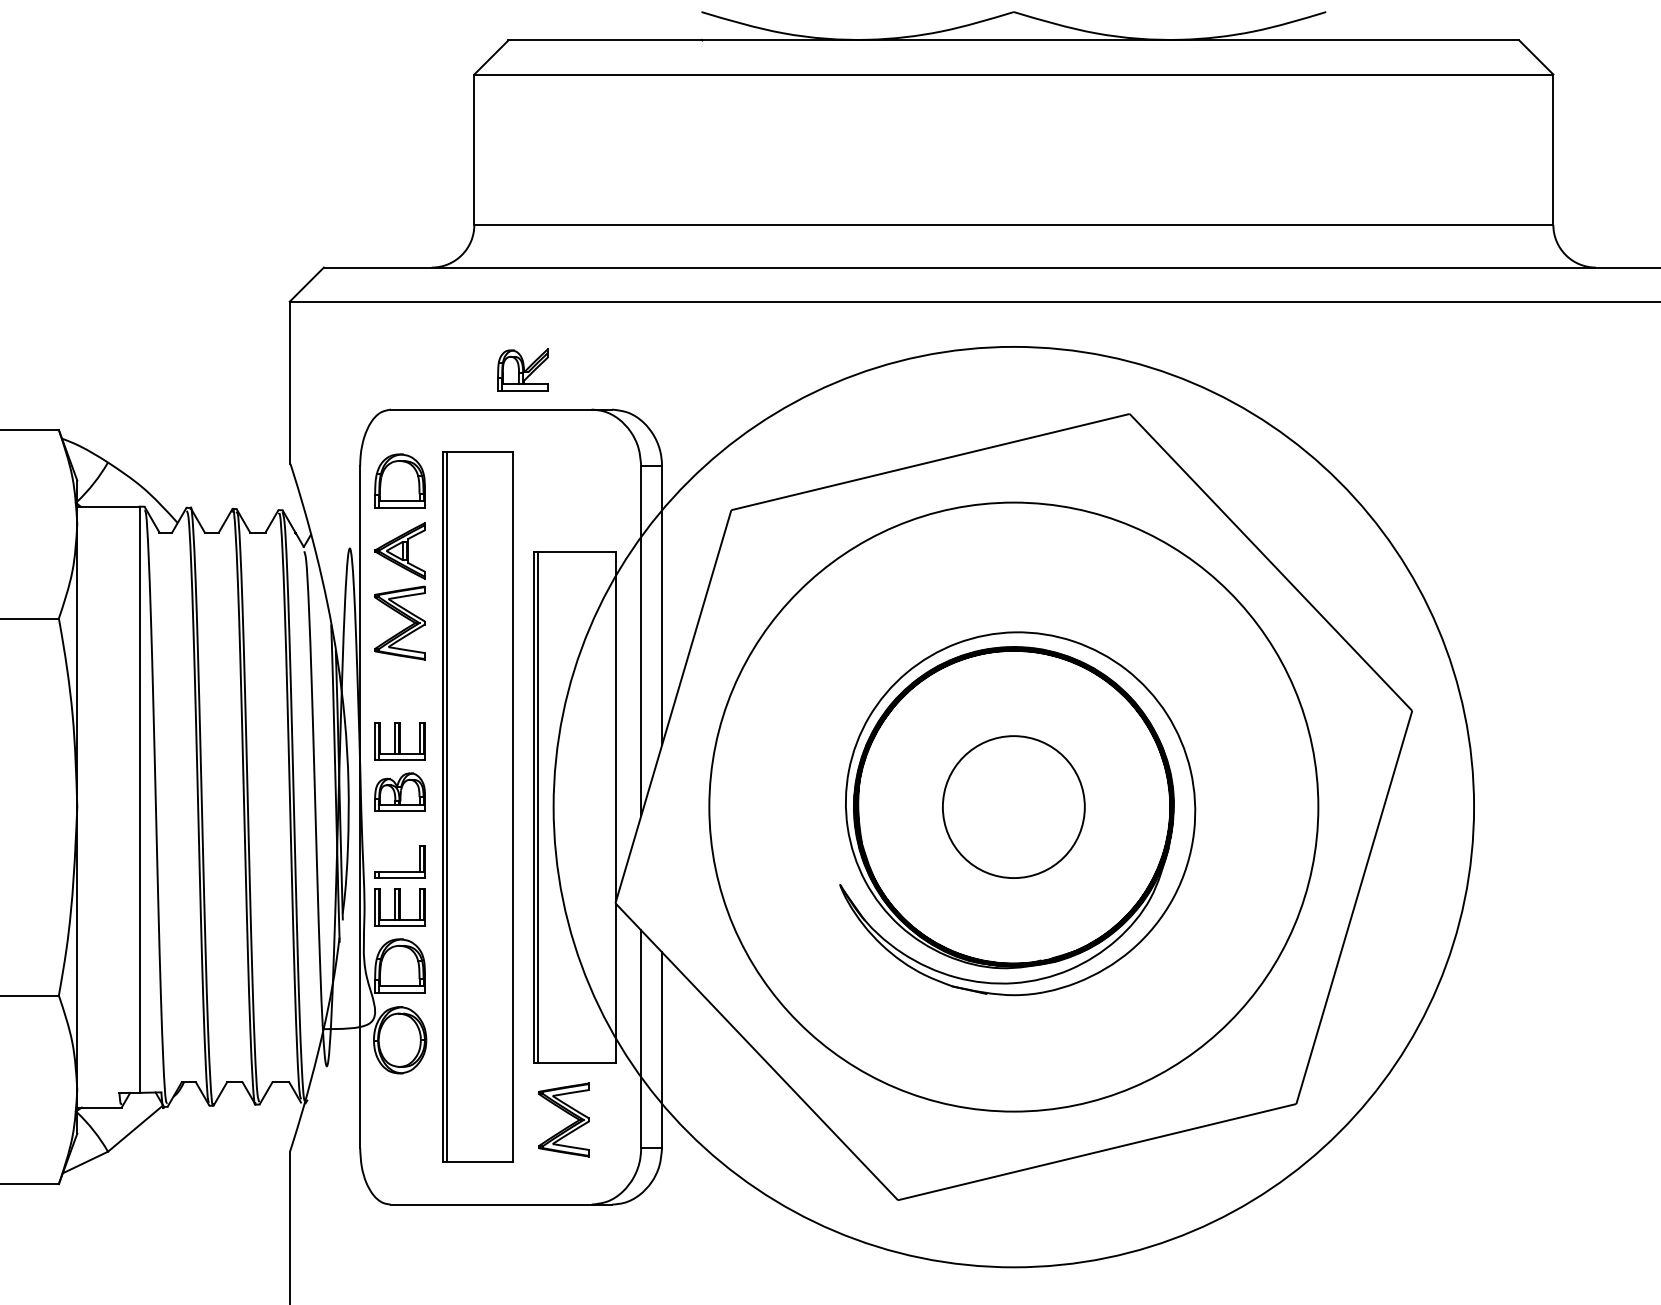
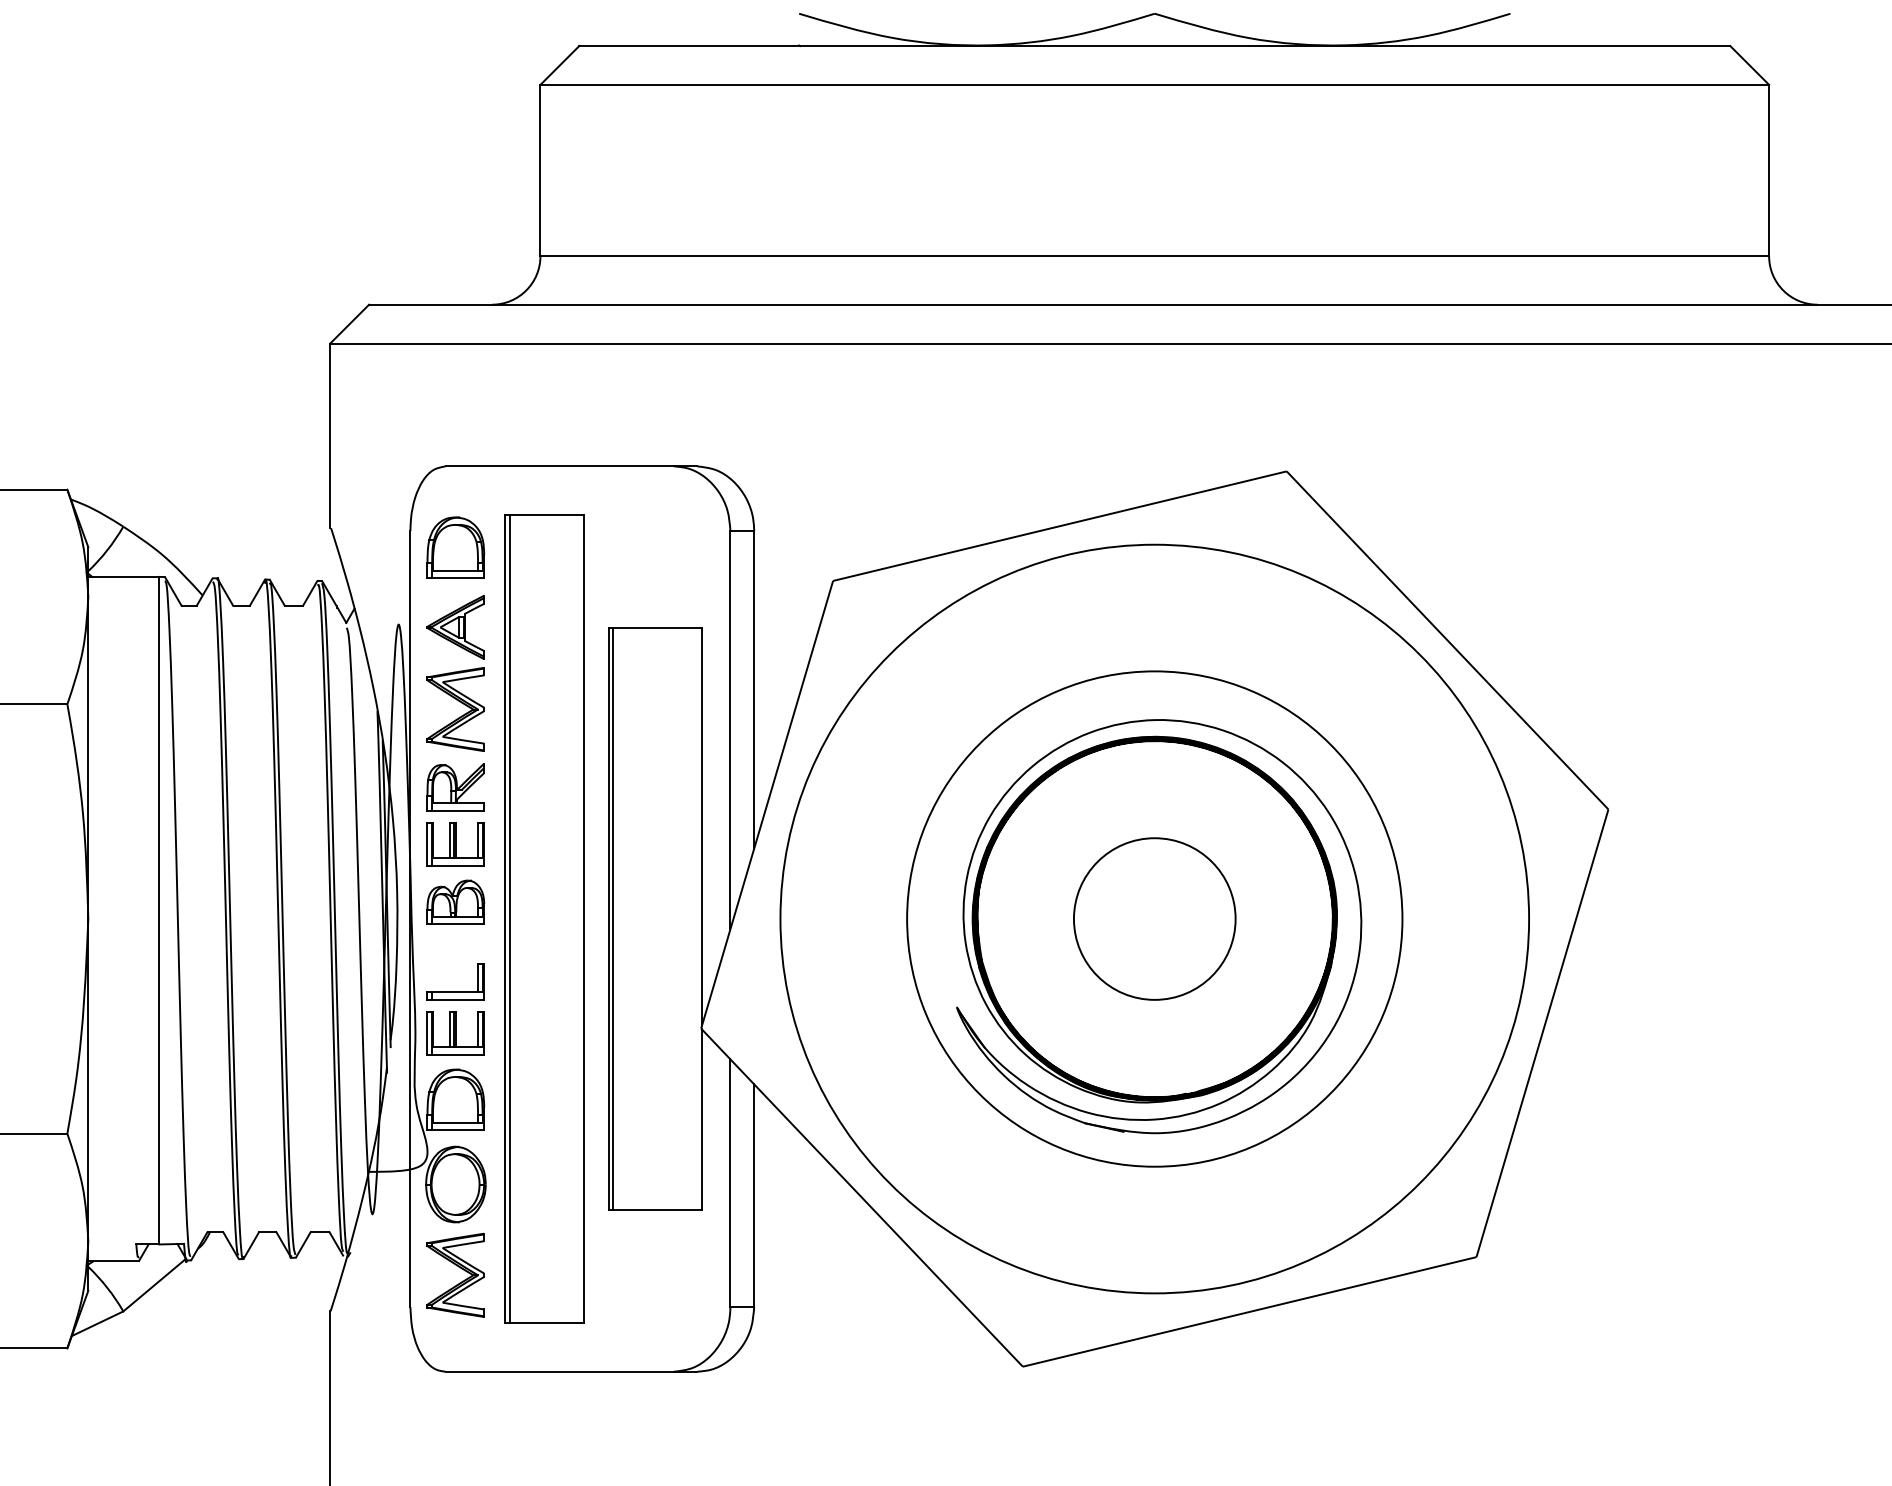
part: (522, 370) -> (455, 787), moved
circle: (1013, 806) -> (1154, 918), size x0.71
circle: (1013, 806) -> (1154, 918), size x0.71
part: (566, 1113) -> (458, 1267), moved

